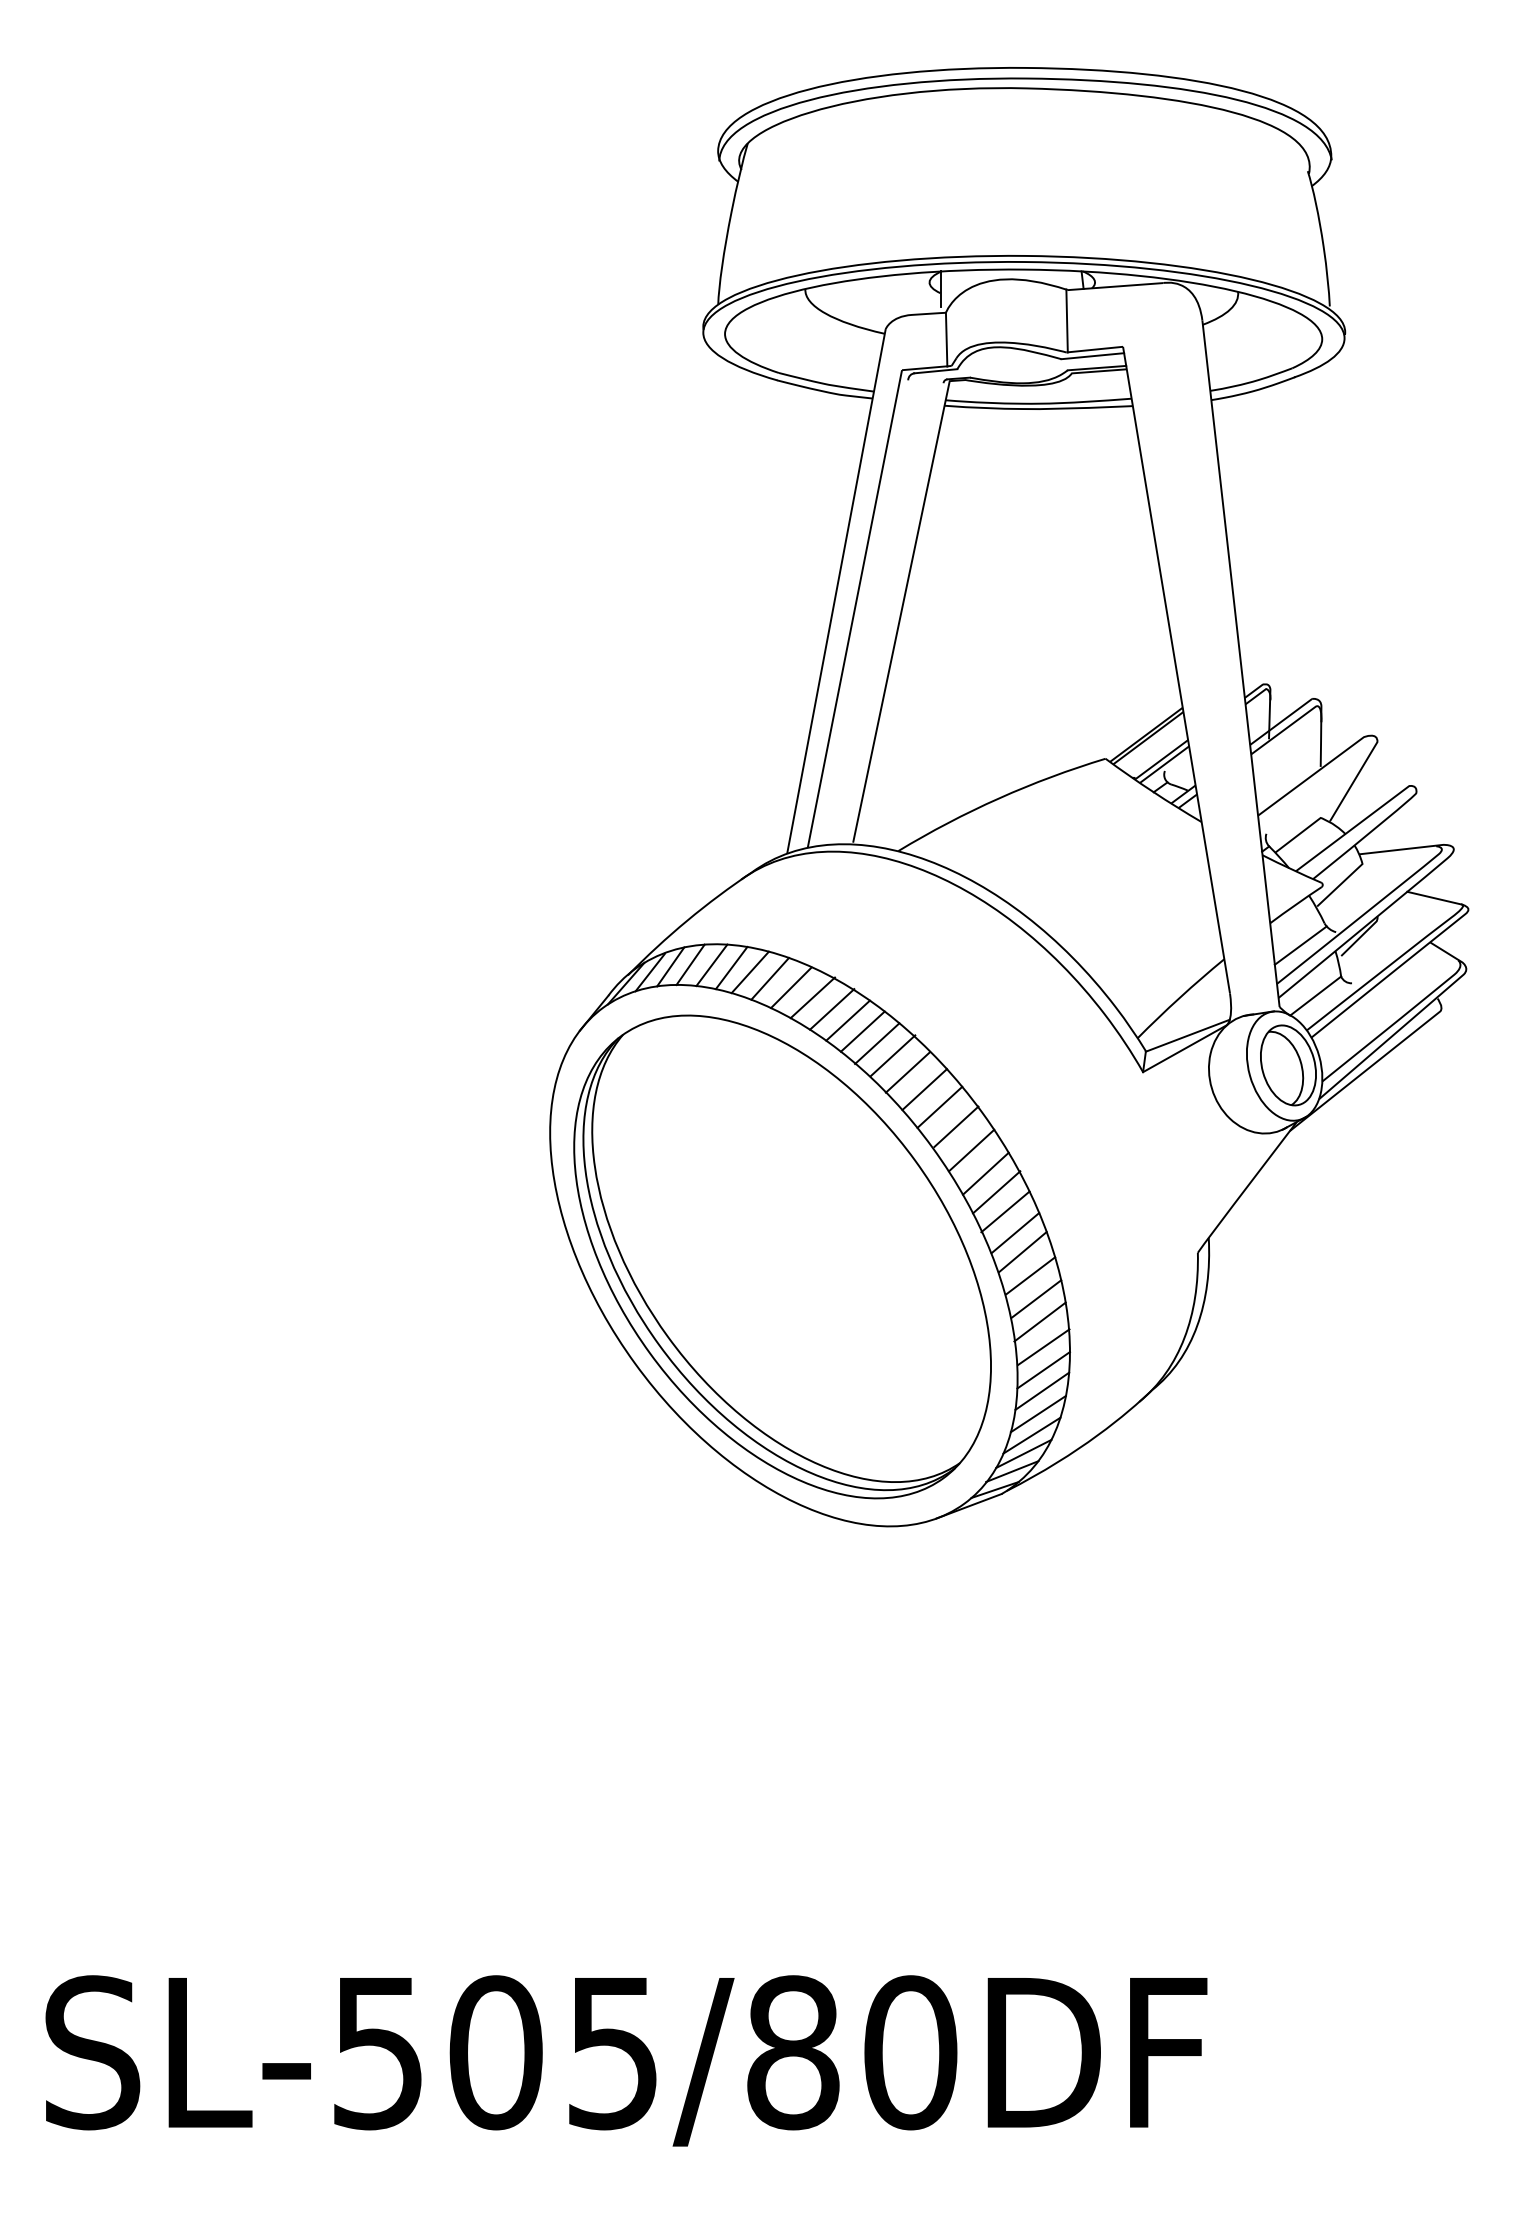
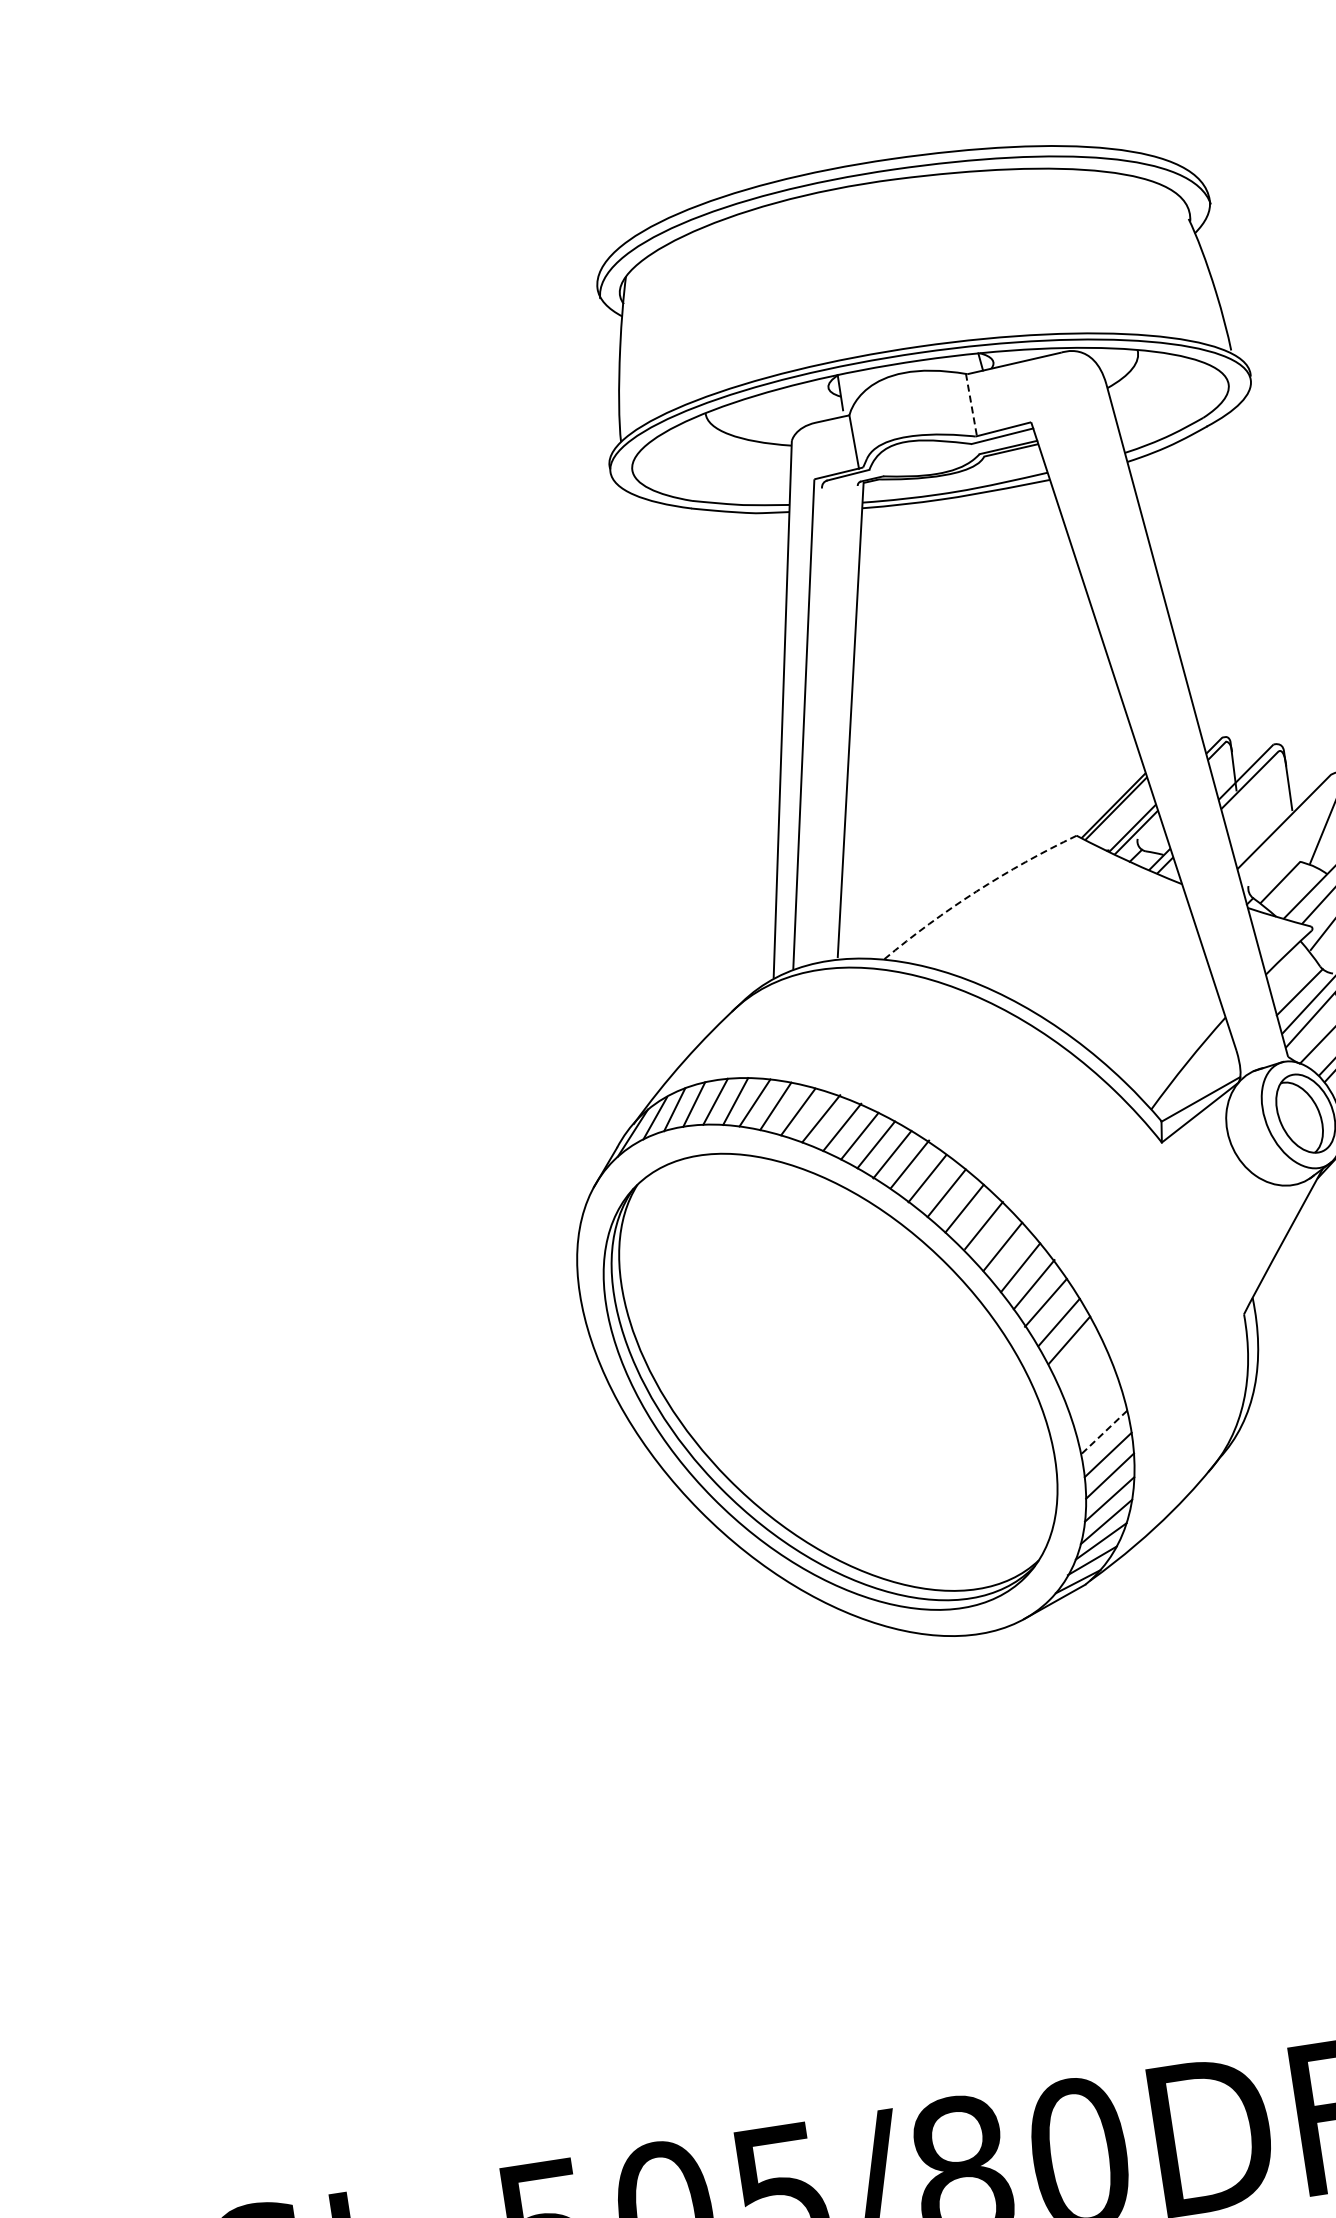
line: (1067, 320) -> (971, 404), solid -> dashed
arc: (999, 798) -> (976, 891), solid -> dashed
line: (1030, 1275) -> (1080, 1362), removed
line: (1036, 1298) -> (1090, 1384), removed
line: (1039, 1321) -> (1096, 1406), removed
line: (1044, 1346) -> (1105, 1431), solid -> dashed

